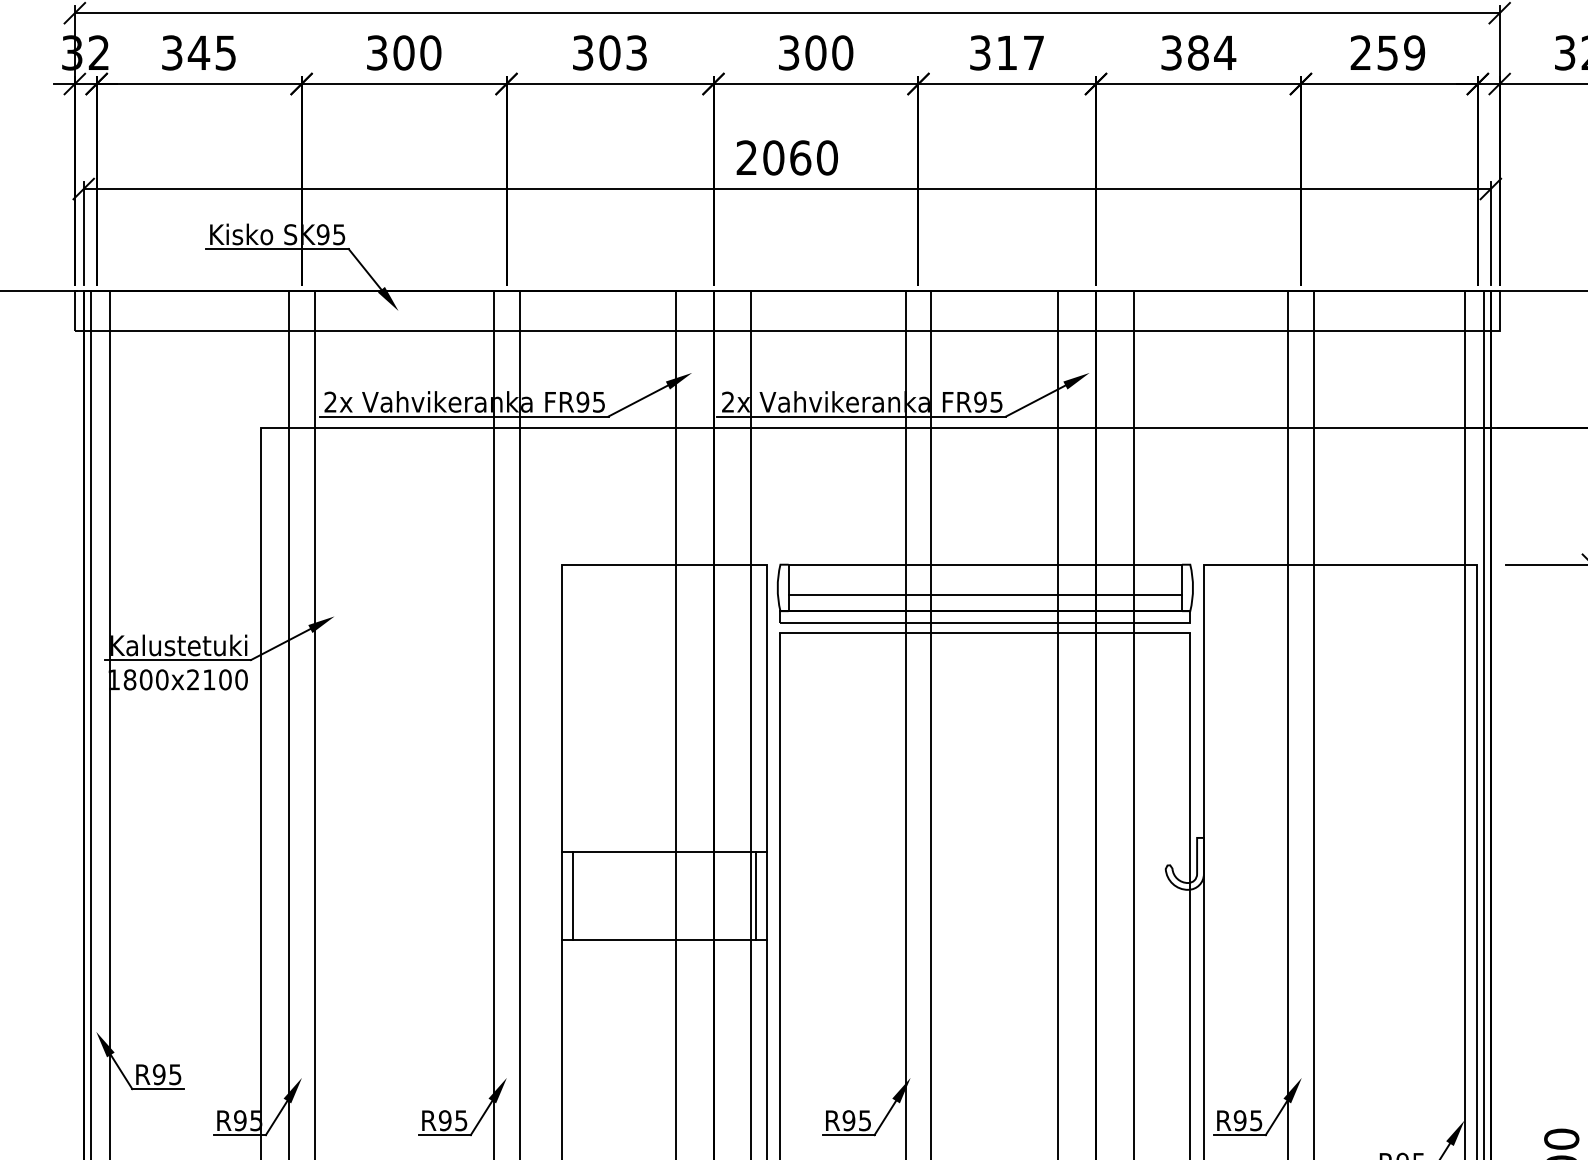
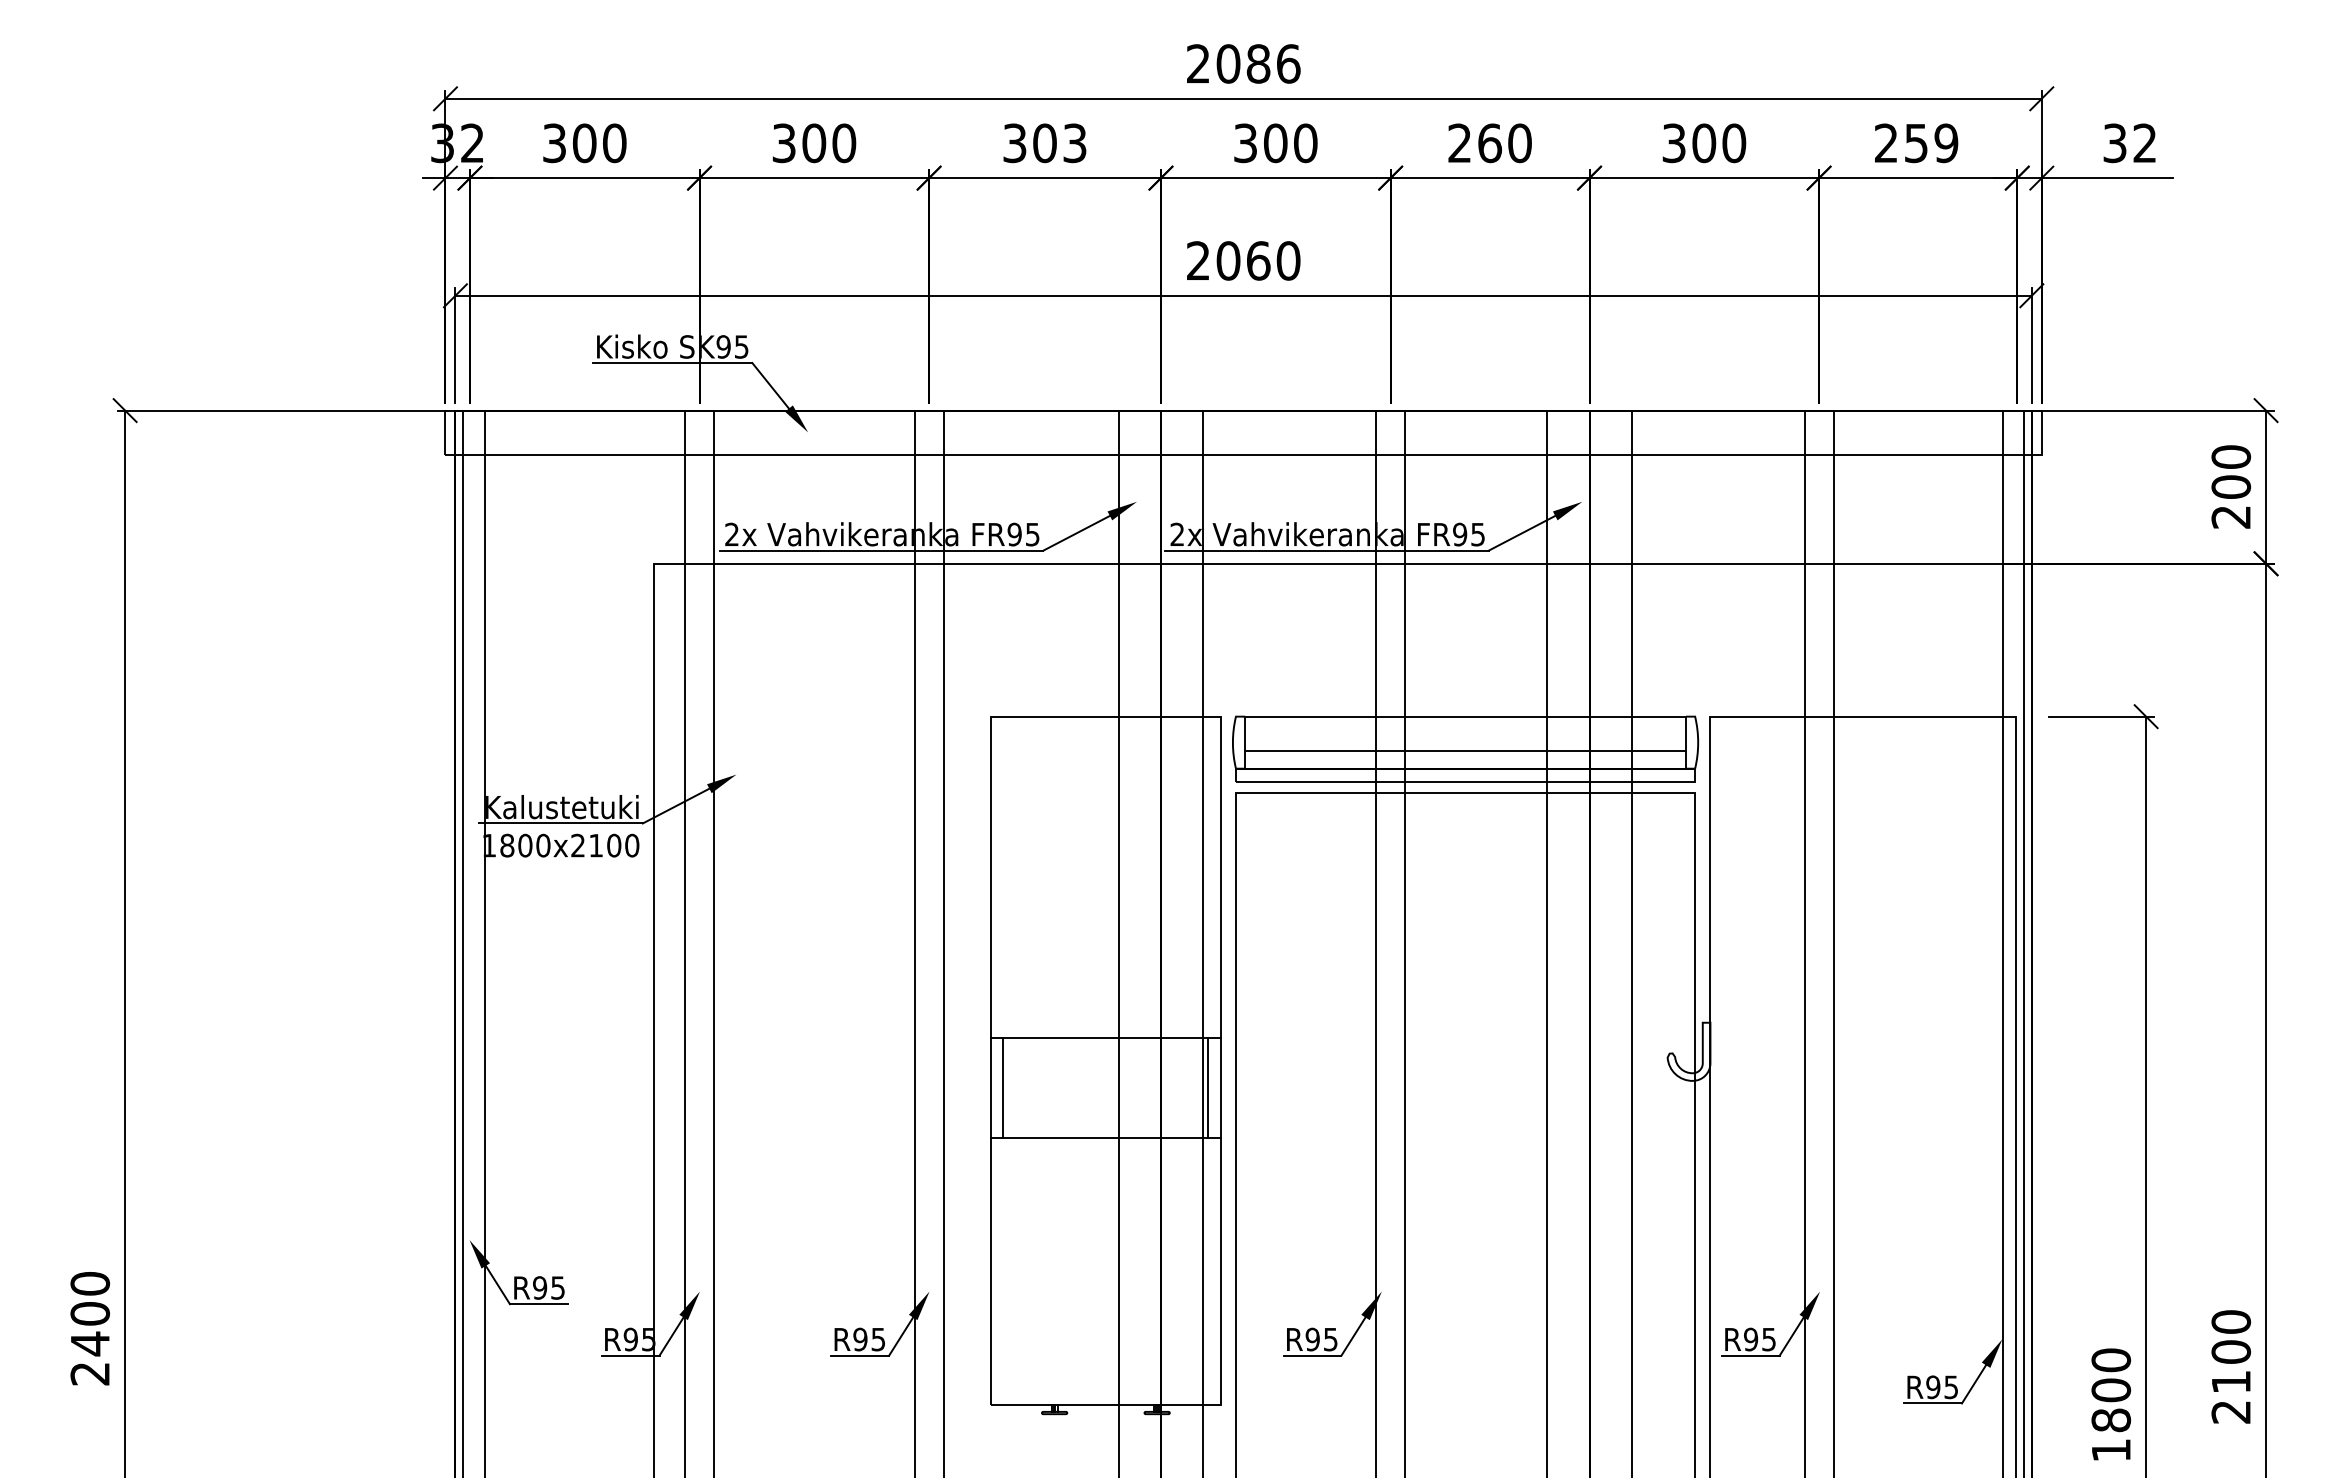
text: (212, 53) -> (599, 143), 345 -> 300
text: (1006, 53) -> (1489, 143), 317 -> 260
text: (1212, 53) -> (1719, 143), 384 -> 300

